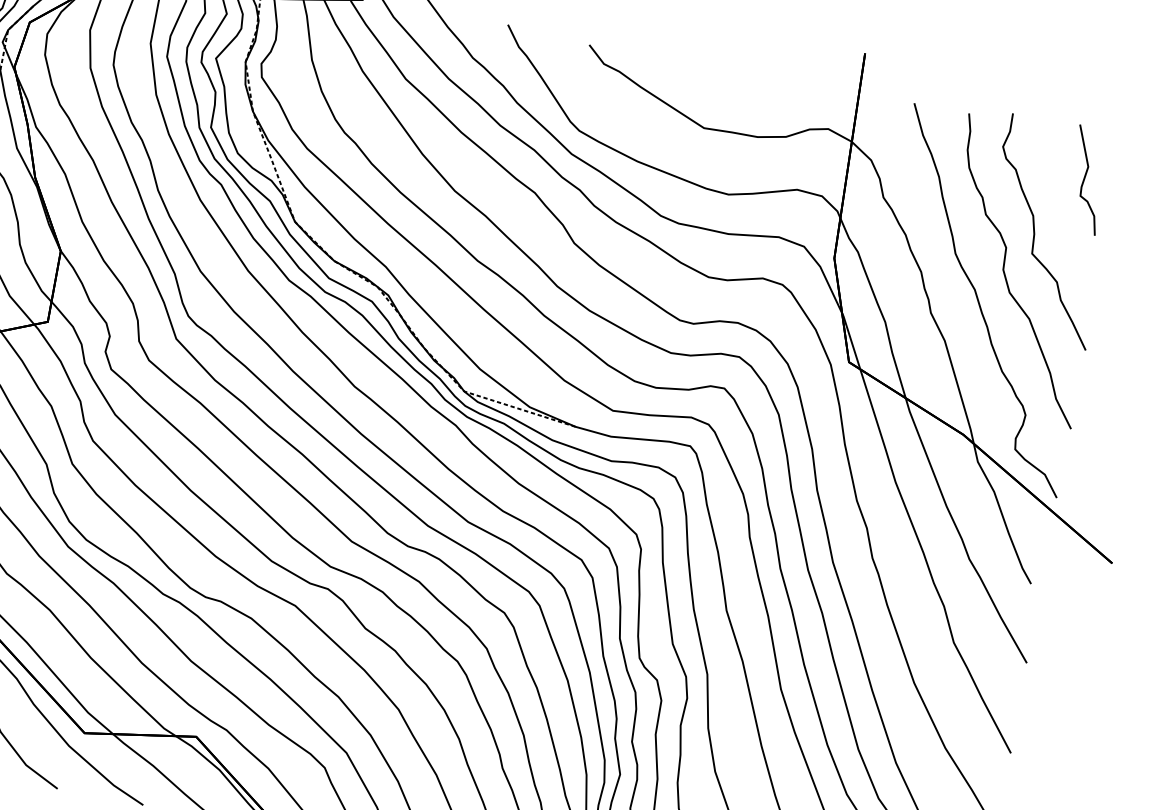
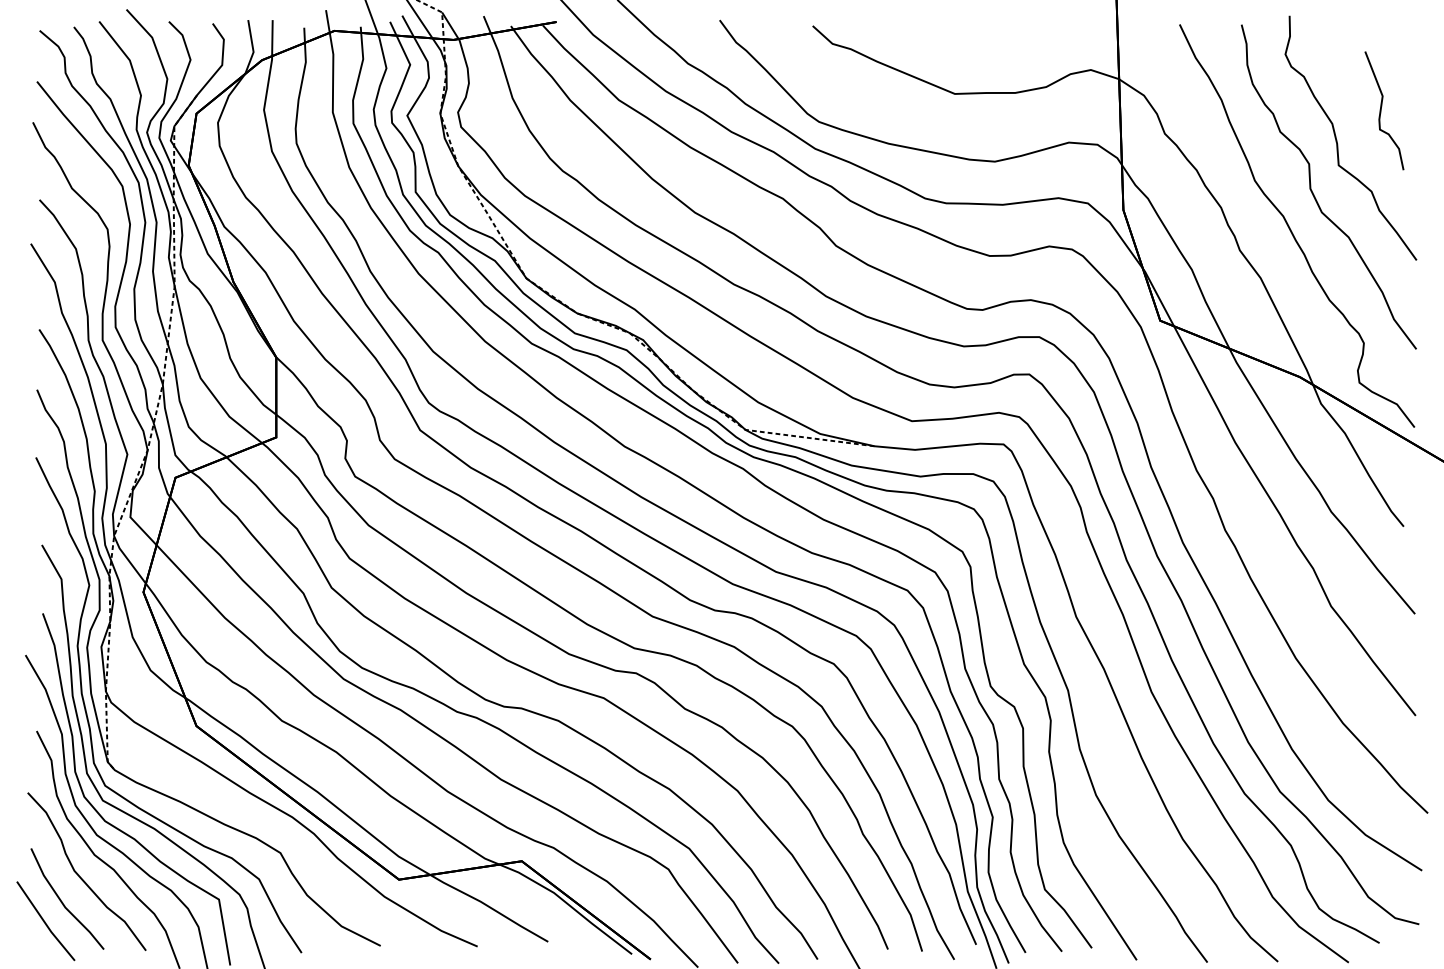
curve: (1084, 179) -> (1381, 110), moved

